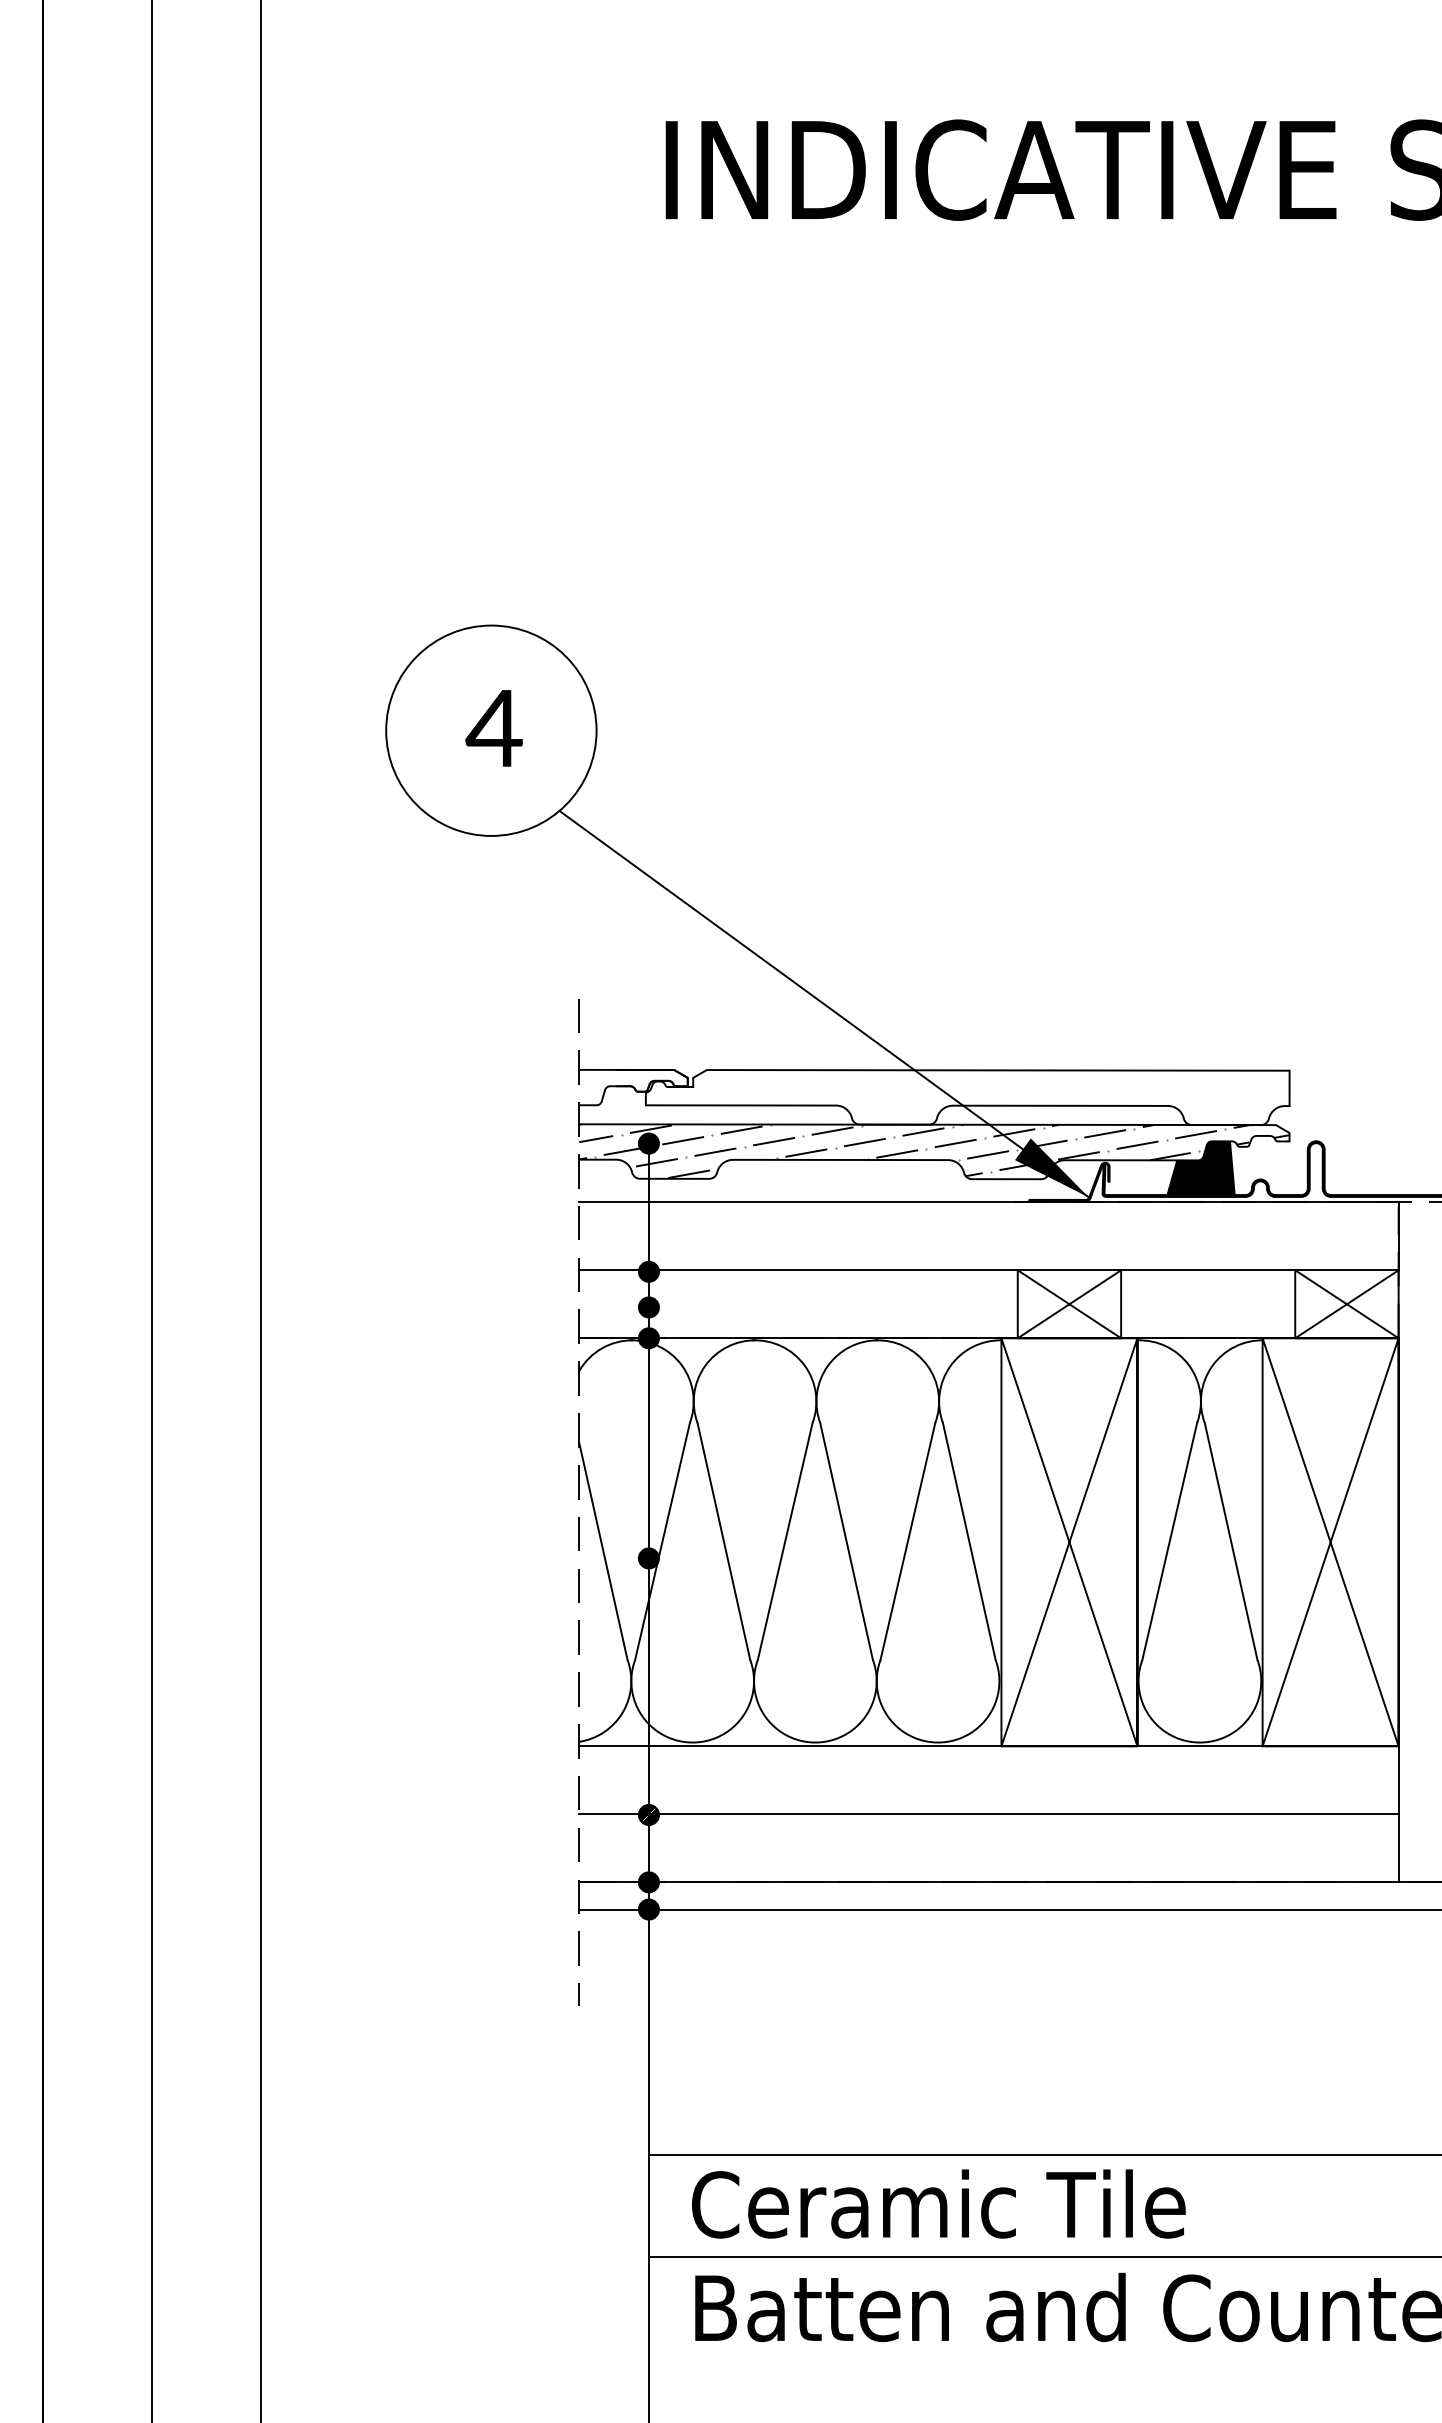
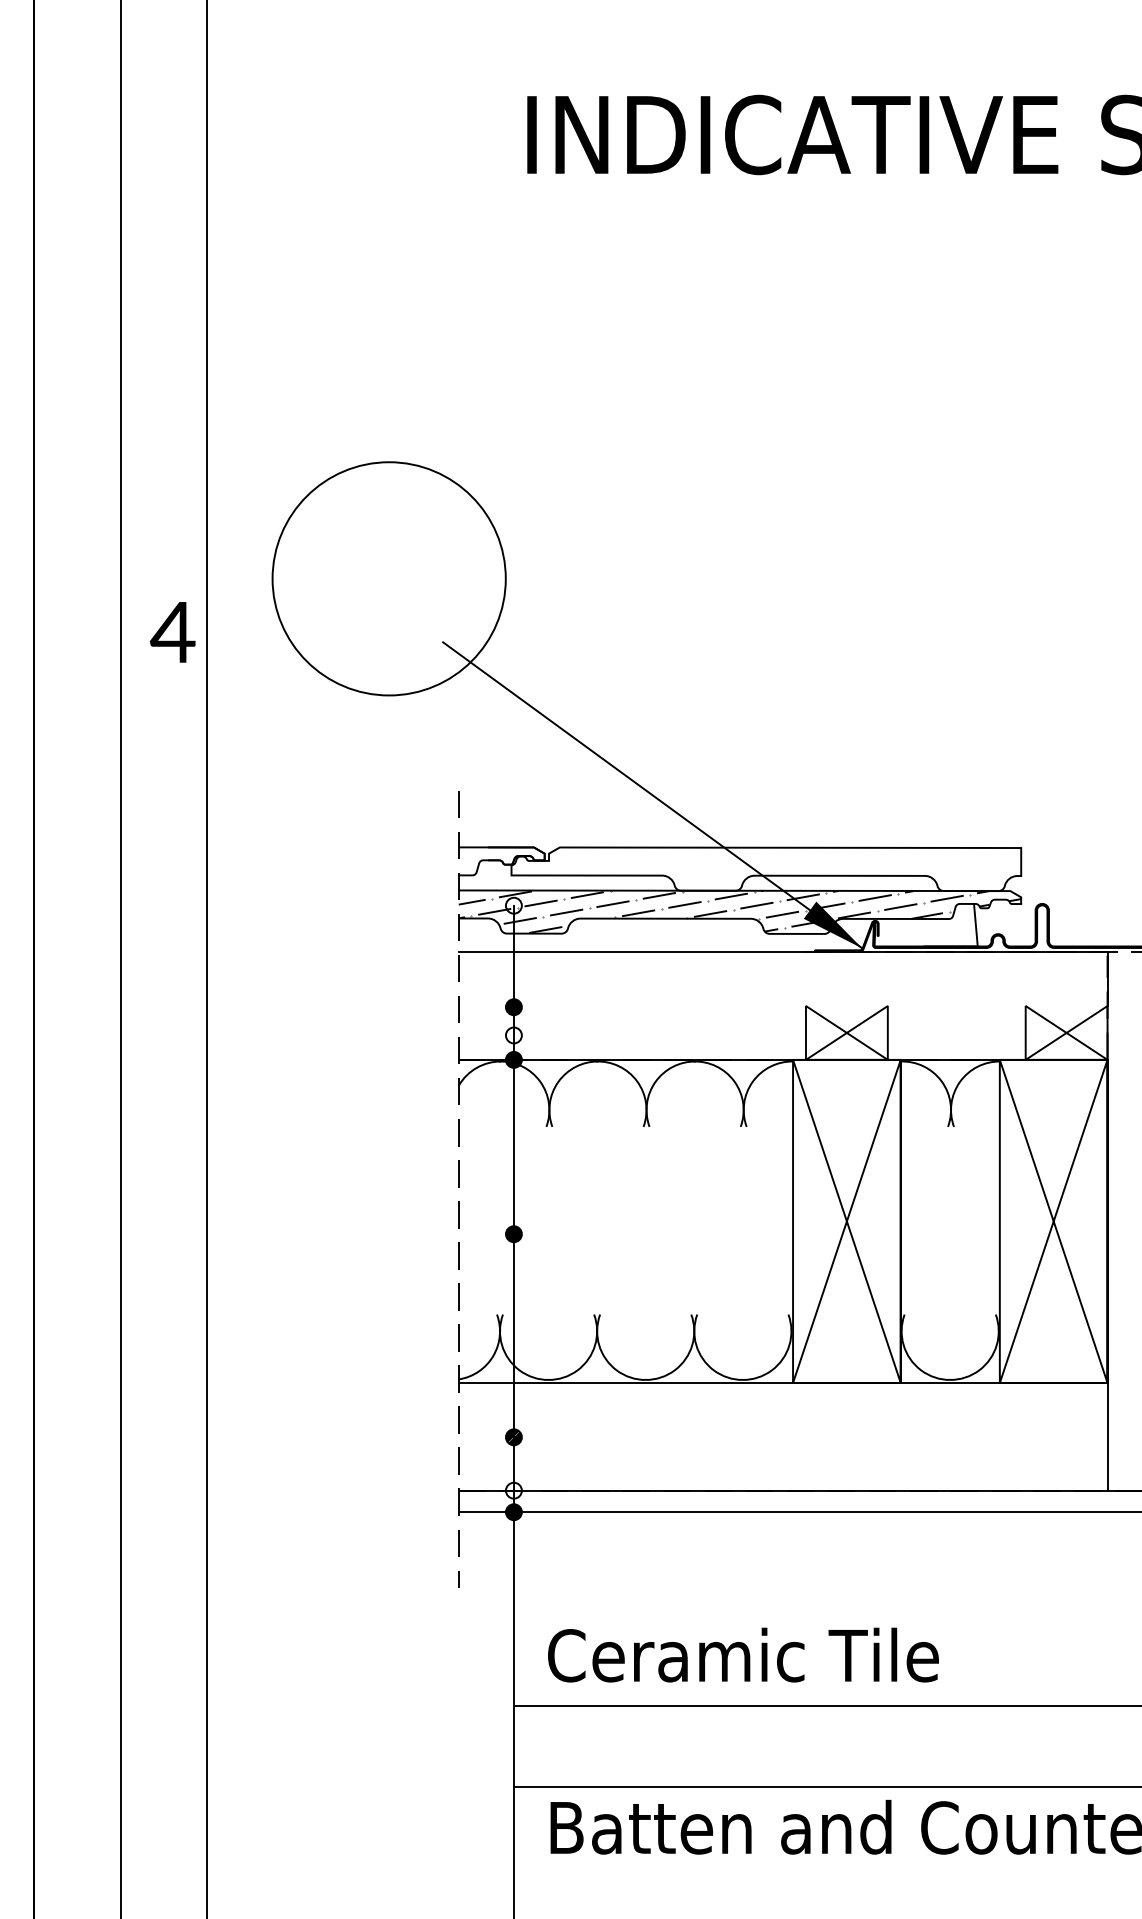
text: (493, 728) -> (172, 632), moved
circle: (491, 730) -> (389, 578), size x1.4
fill: (648, 1143) -> (513, 905), removed
fill: (1200, 1168) -> (950, 925), removed
line: (988, 1270) -> (782, 1006), removed
fill: (648, 1307) -> (513, 1035), removed
line: (662, 1540) -> (524, 1220), removed
line: (723, 1540) -> (572, 1220), removed
line: (784, 1540) -> (621, 1220), removed
line: (846, 1540) -> (670, 1220), removed
line: (907, 1540) -> (718, 1220), removed
line: (968, 1540) -> (766, 1220), removed
line: (1169, 1540) -> (926, 1220), removed
line: (1230, 1540) -> (974, 1220), removed
line: (603, 1550) -> (477, 1227), removed
line: (988, 1814) -> (782, 1436), removed
fill: (648, 1882) -> (513, 1490), removed
text: (938, 2203) -> (743, 1654), moved

